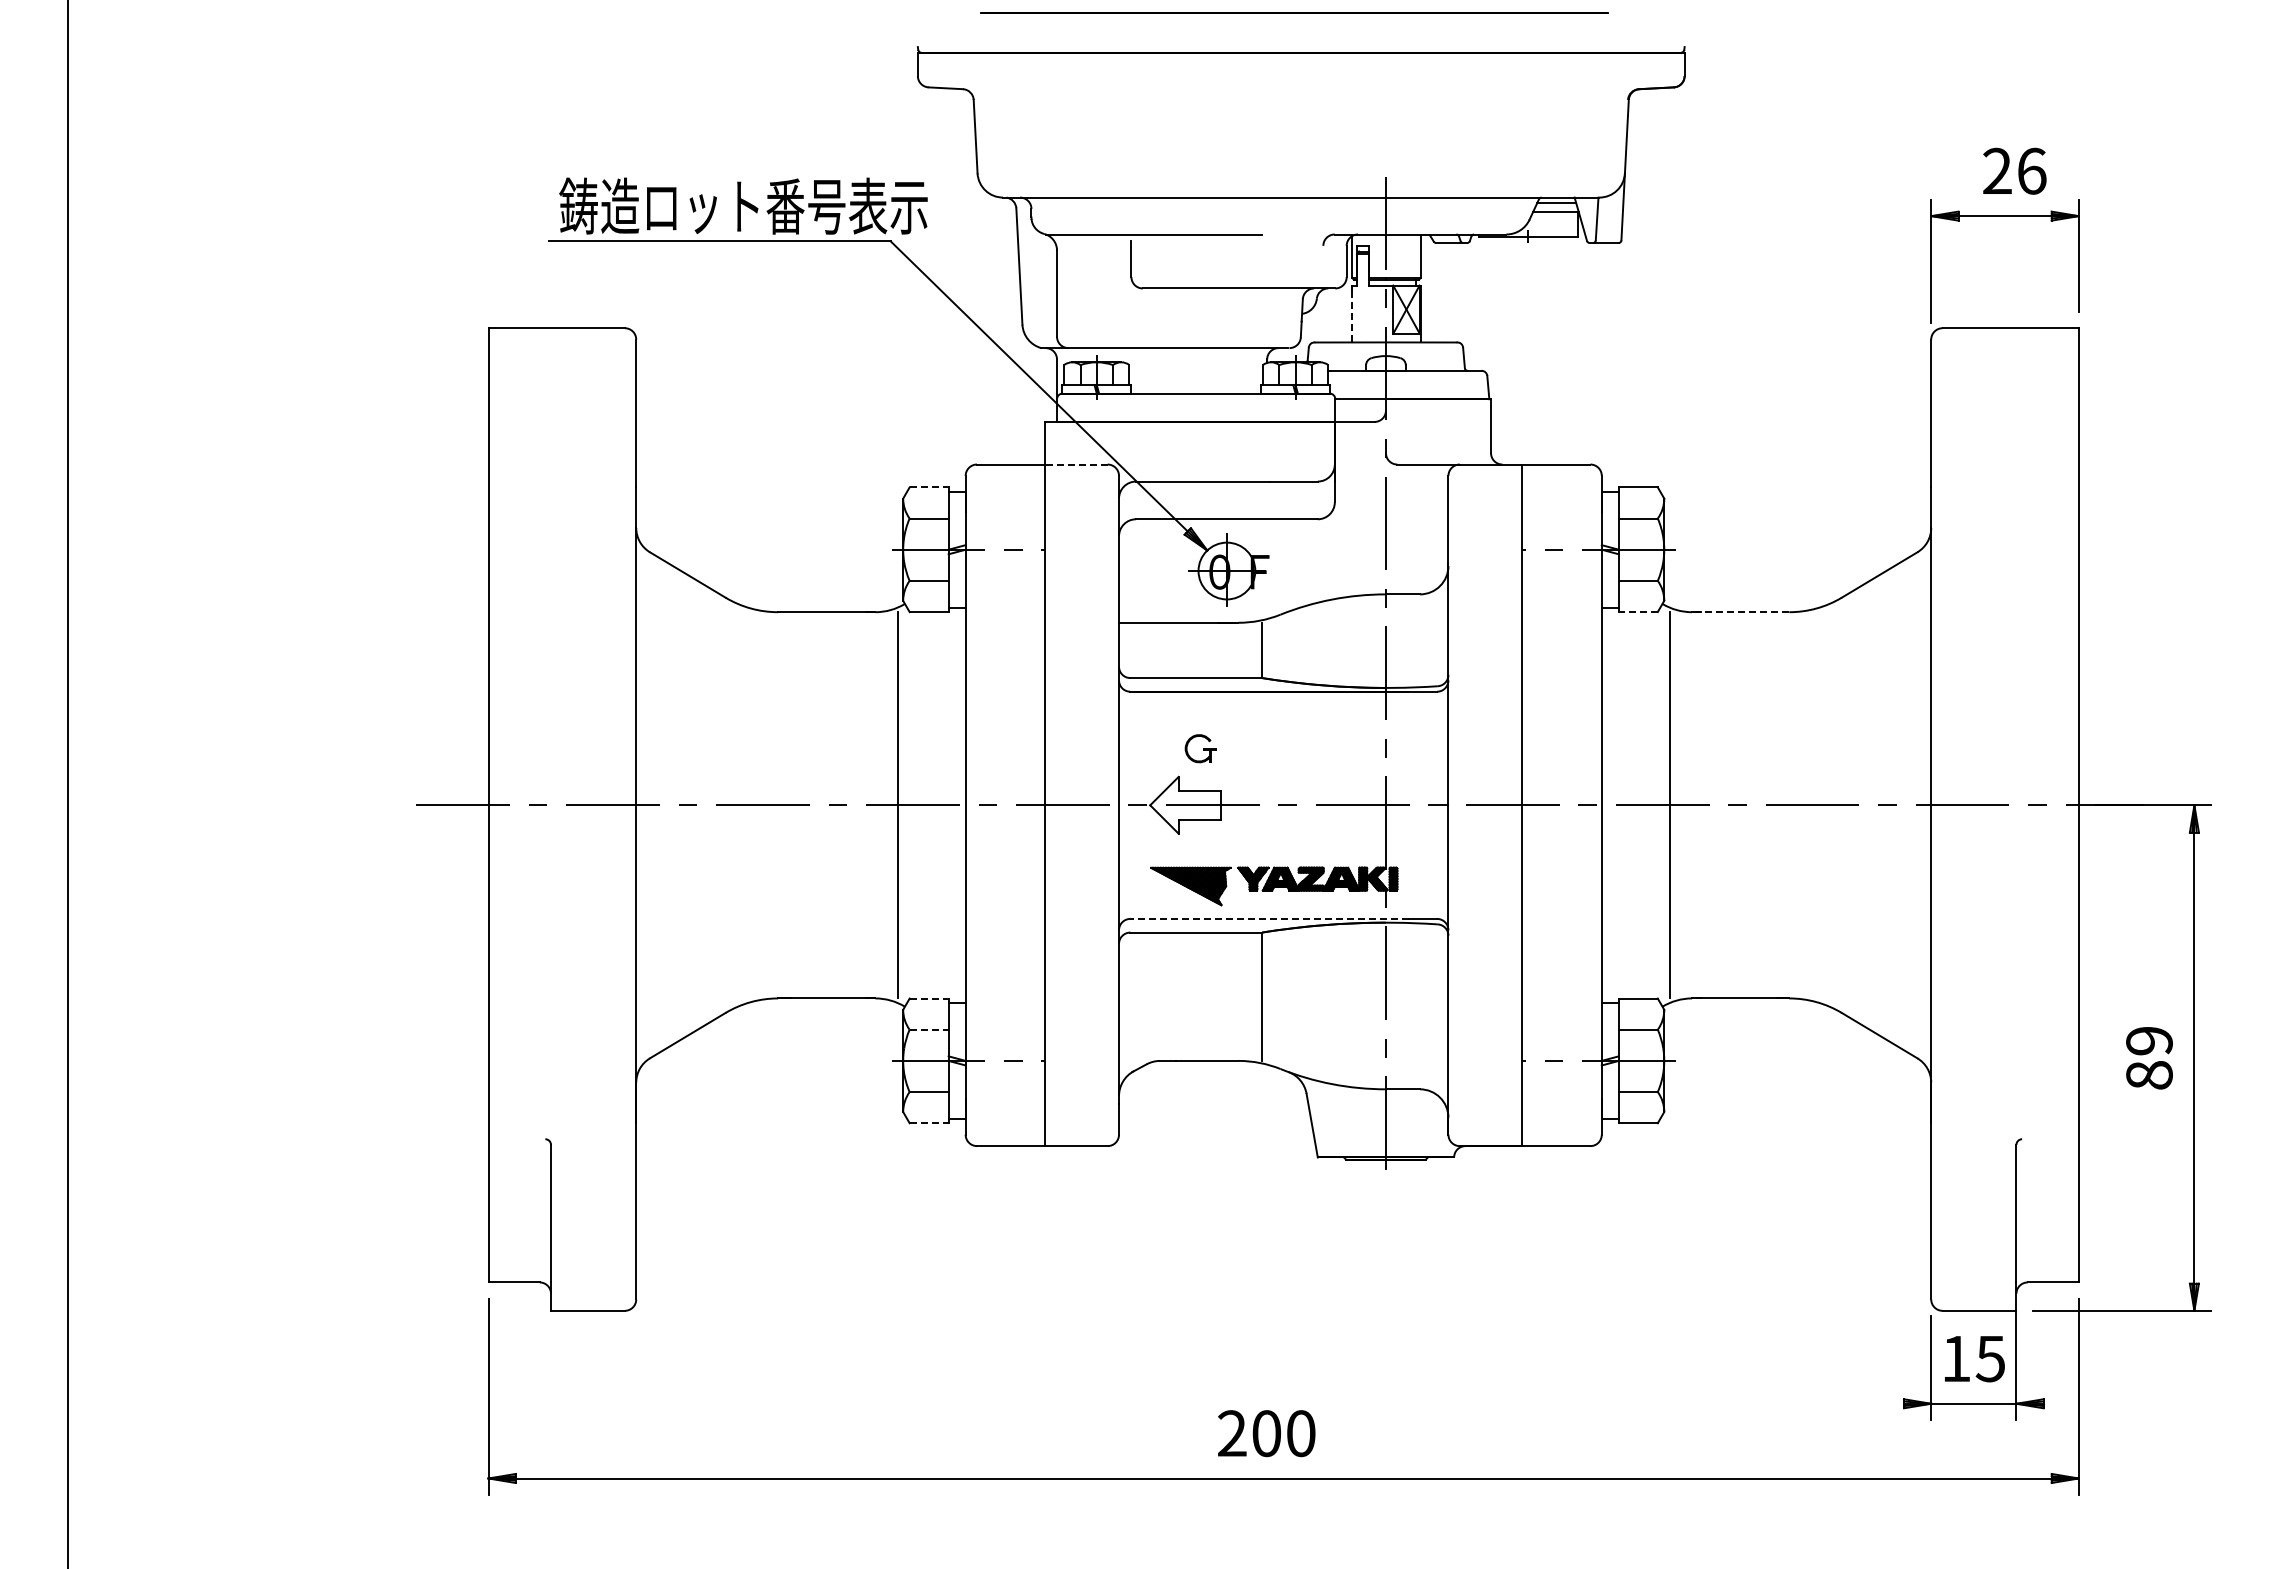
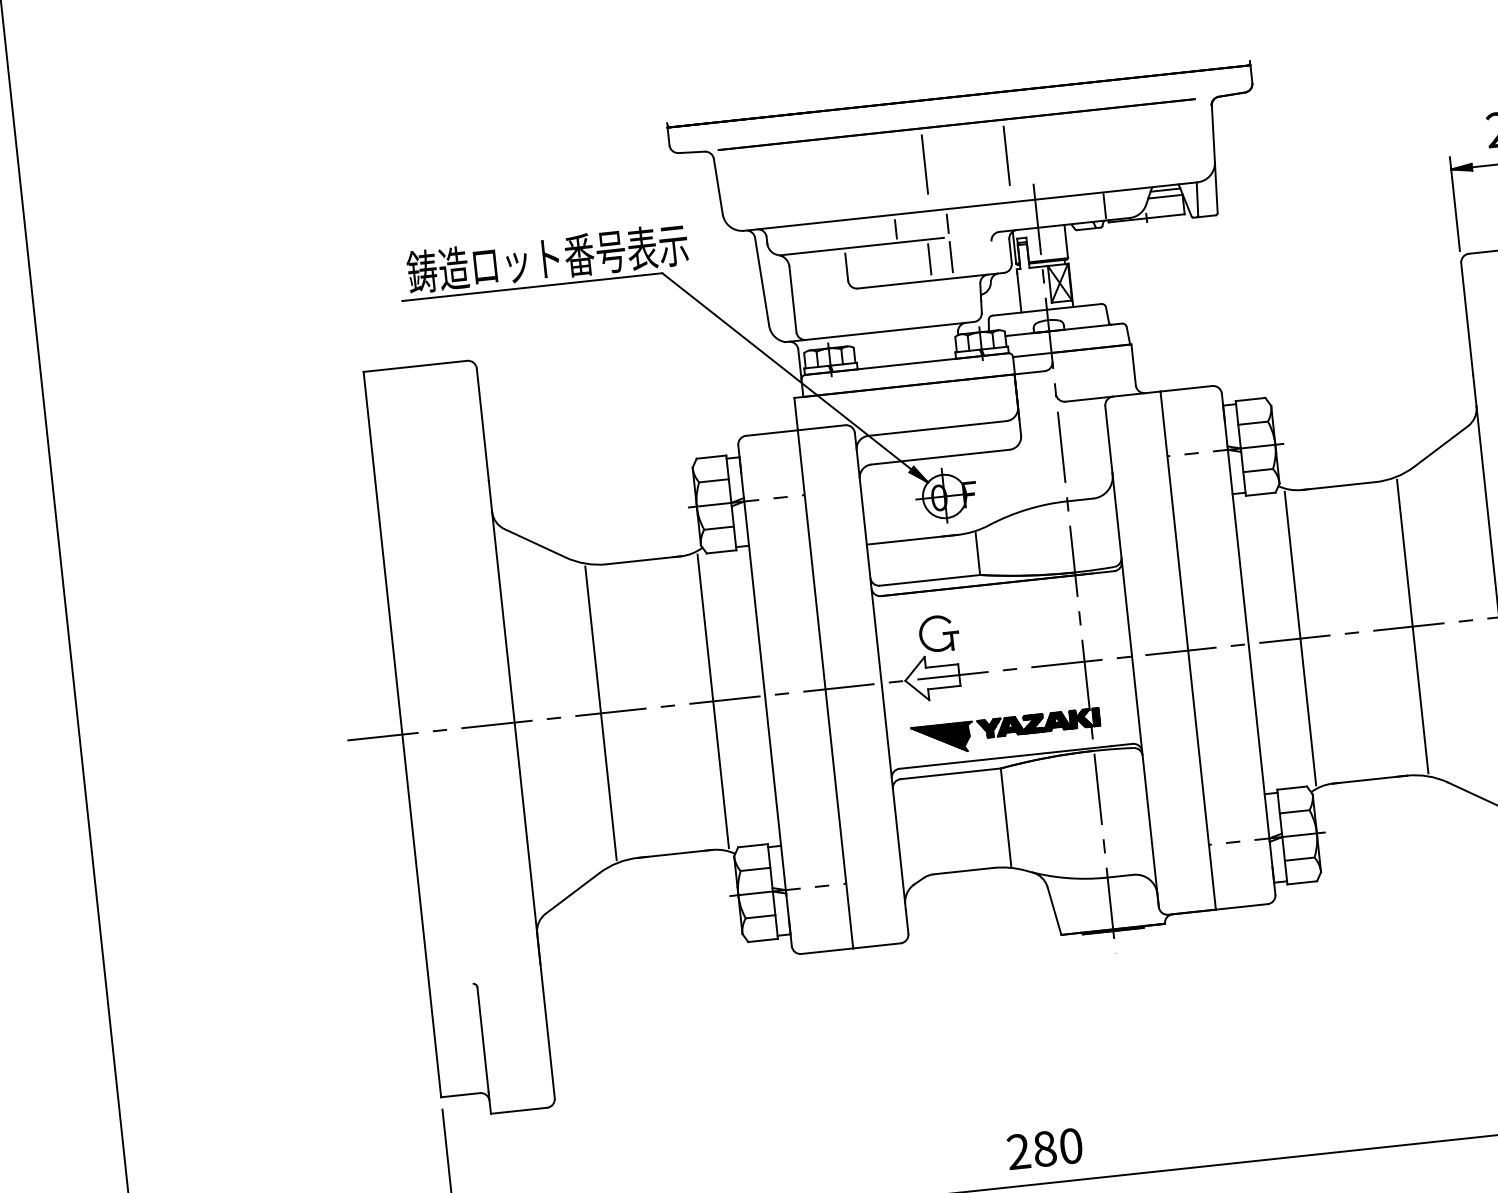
line: (1294, 12) -> (956, 124), moved
line: (1247, 136) -> (924, 164), added
line: (1355, 136) -> (1007, 155), added
line: (1475, 215) -> (1104, 206), added
line: (1200, 216) -> (895, 229), added
line: (1268, 216) -> (947, 223), added
line: (1240, 260) -> (929, 259), added
line: (1268, 260) -> (951, 257), added
line: (1352, 316) -> (1019, 292), dashed -> solid
line: (1075, 464) -> (820, 427), dashed -> solid
line: (929, 487) -> (711, 457), dashed -> solid
line: (1637, 612) -> (1260, 494), dashed -> solid
line: (1740, 612) -> (1338, 486), dashed -> solid
part: (1200, 748) -> (938, 633), size x1.67
line: (749, 805) -> (600, 713), added
line: (1817, 805) -> (1412, 626), added
line: (1269, 918) -> (1005, 757), dashed -> solid
line: (929, 998) -> (753, 845), dashed -> solid
line: (929, 1029) -> (755, 869), dashed -> solid
line: (929, 1123) -> (763, 940), dashed -> solid
text: (1266, 1433) -> (1044, 1148), 200 -> 280

